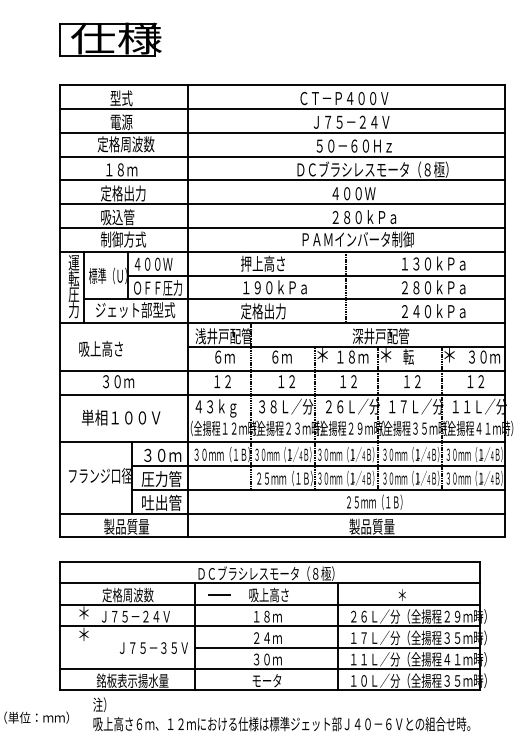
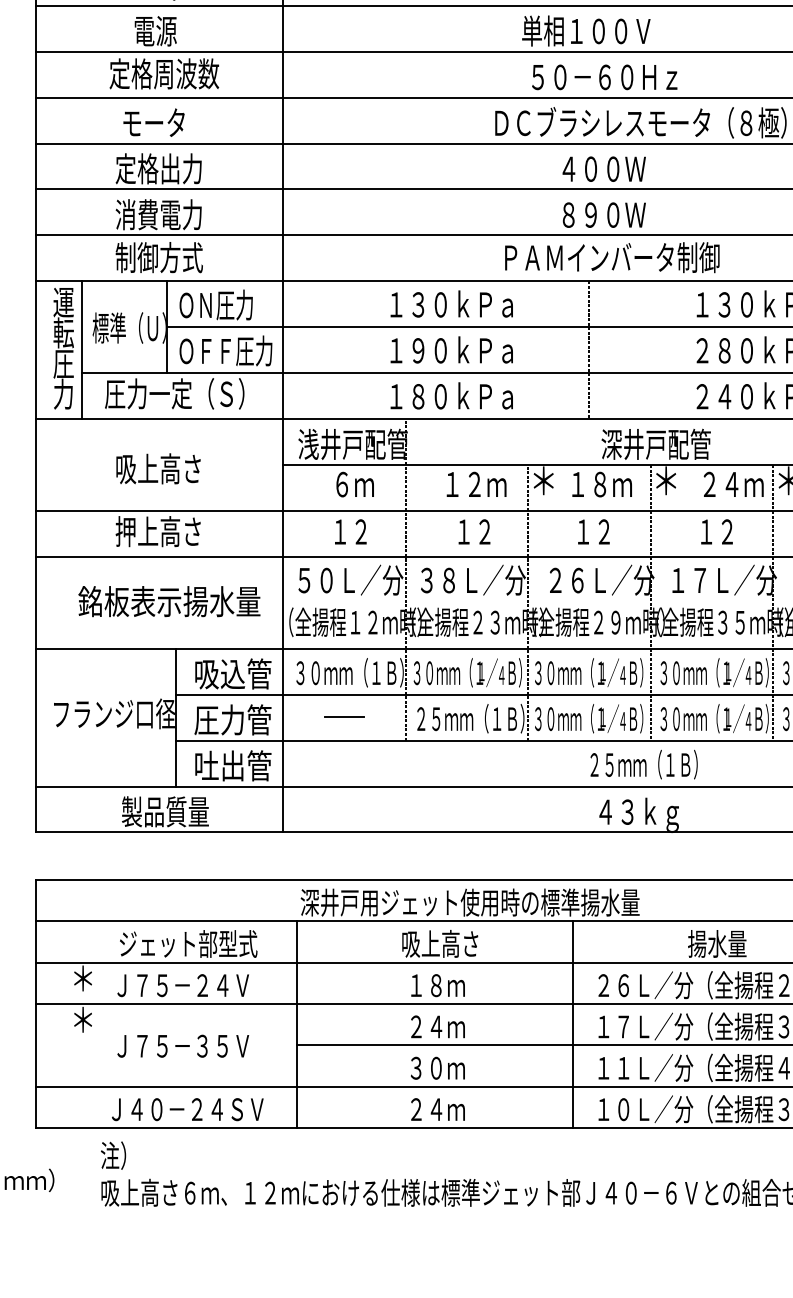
text: (350, 122) -> (597, 31), Ｊ７５－２４Ｖ -> 単相１００Ｖ
text: (120, 169) -> (153, 122), １８ｍ -> モータ
text: (123, 217) -> (159, 215), 吸込管 -> 消費電力
text: (364, 217) -> (624, 215), ２８０ｋＰａ -> ８９０Ｗ
text: (153, 263) -> (217, 303), ４００Ｗ -> ＯＮ圧力
text: (273, 263) -> (448, 303), 押上高さ -> １３０ｋＰａ
text: (135, 310) -> (182, 394), ジェット部型式 -> 圧力一定（Ｓ）
text: (273, 311) -> (448, 396), 定格出力 -> １８０ｋＰａ
text: (100, 348) -> (157, 467), moved
text: (287, 356) -> (475, 483), ６ｍ -> １２ｍ
text: (419, 356) -> (730, 483), 転 -> ２４ｍ
text: (122, 381) -> (157, 531), ３０ｍ -> 押上高さ
text: (222, 407) -> (350, 581), ４３ｋｇ -> ５０Ｌ／分
text: (128, 417) -> (168, 601), 単相１００Ｖ -> 銘板表示揚水量
text: (161, 455) -> (232, 674), ３０ｍ -> 吸込管
text: (371, 526) -> (637, 811), 製品質量 -> ４３ｋｇ
text: (284, 573) -> (470, 902), ＤＣブラシレスモータ（８極） -> 深井戸用ジェット使用時の標準揚水量
text: (138, 594) -> (188, 942), 定格周波数 -> ジェット部型式
line: (219, 594) -> (344, 716), moved
text: (412, 594) -> (717, 942), ＊ -> 揚水量
text: (153, 647) -> (182, 1045), moved
text: (136, 680) -> (184, 1108), 銘板表示揚水量 -> Ｊ４０－２４ＳＶ
text: (266, 680) -> (435, 1108), モータ -> ２４ｍ

